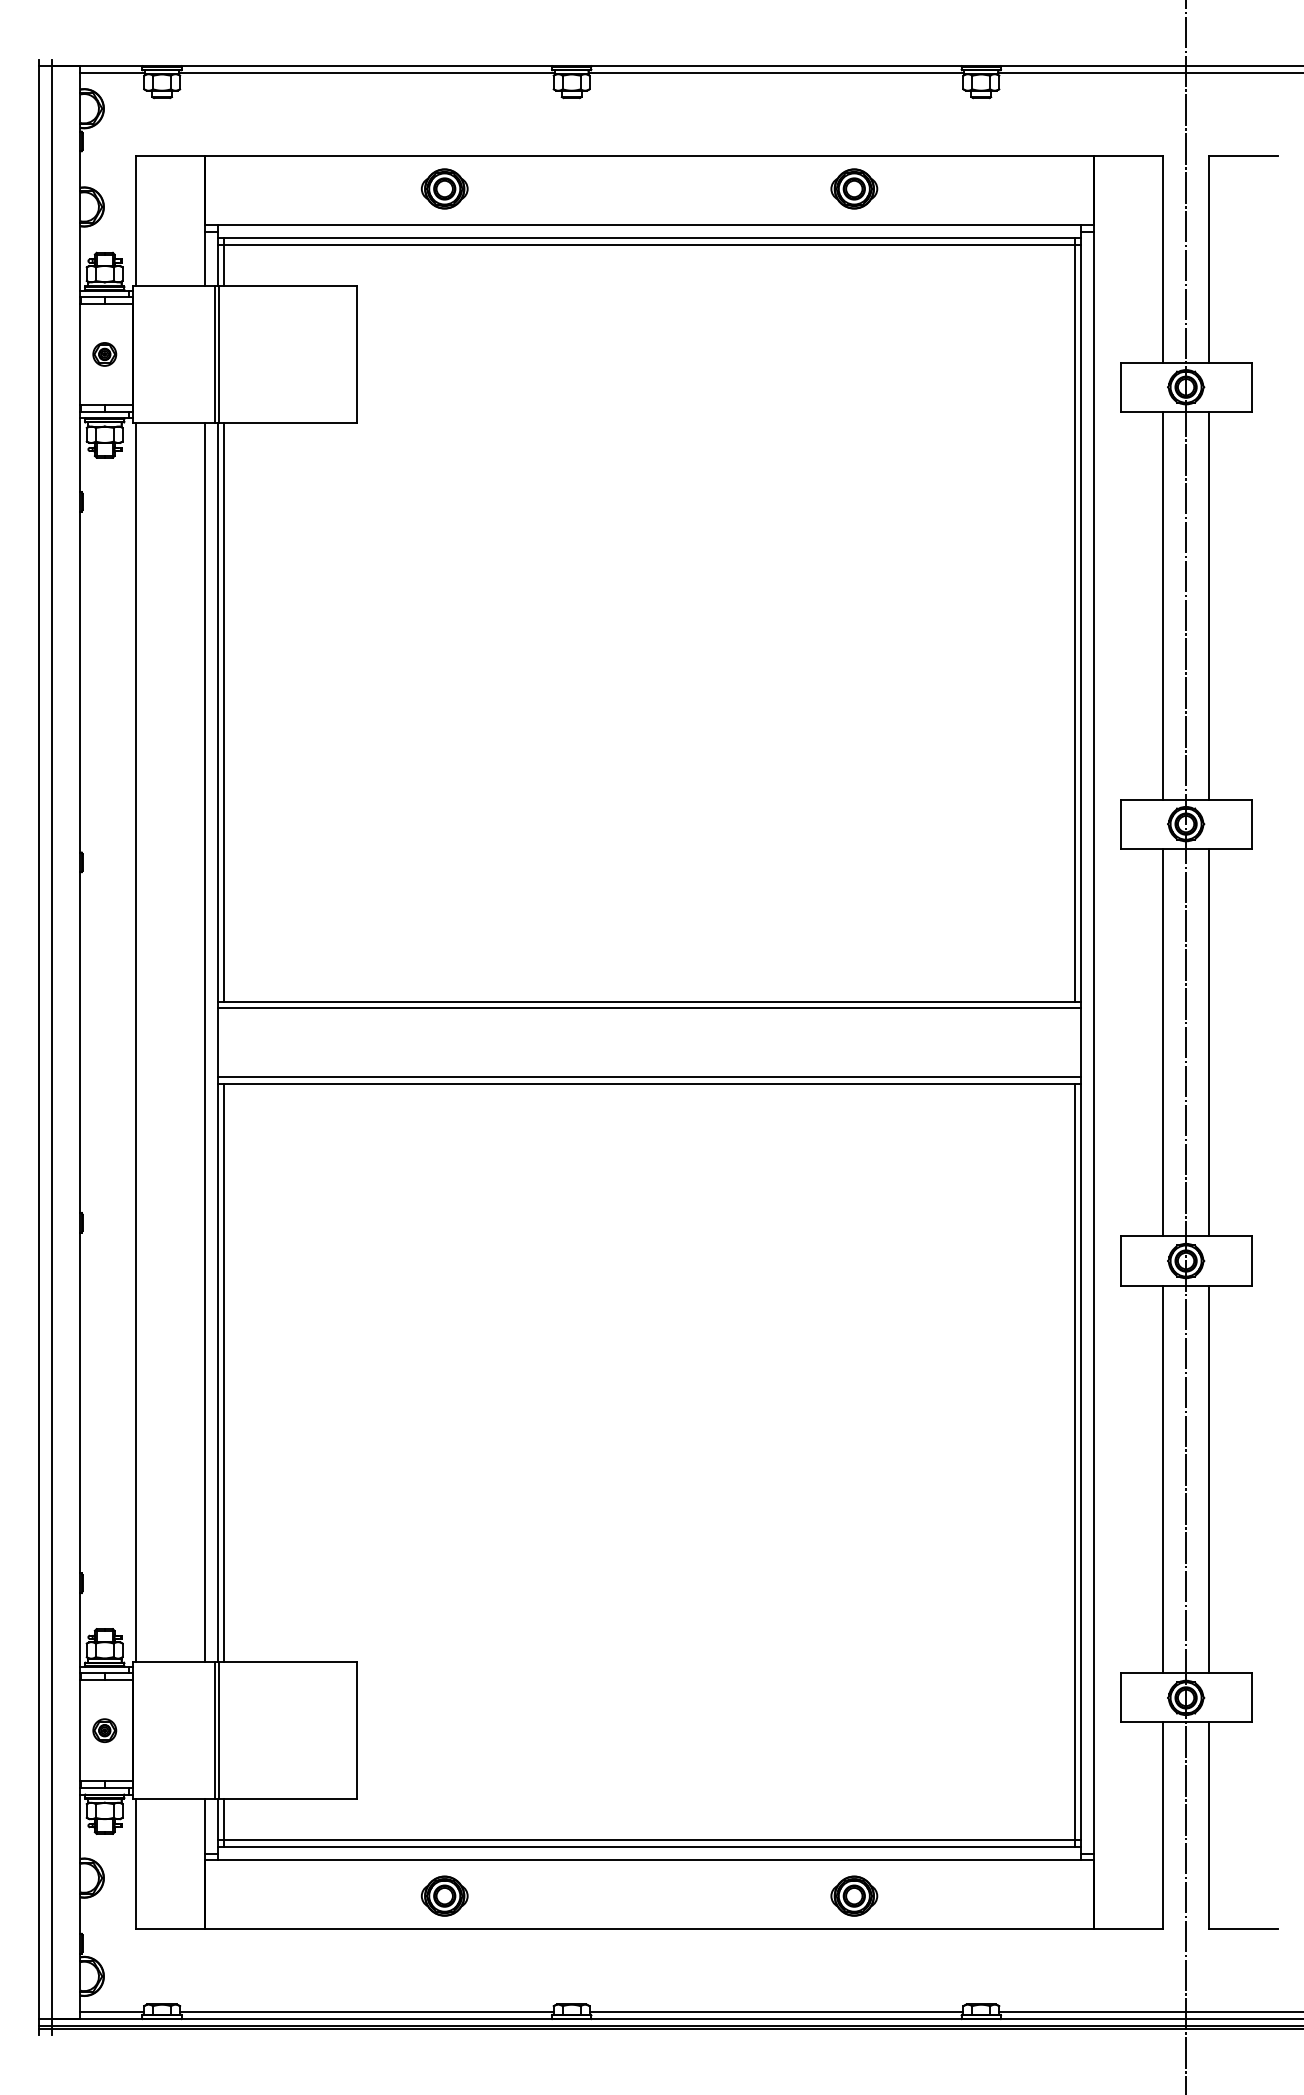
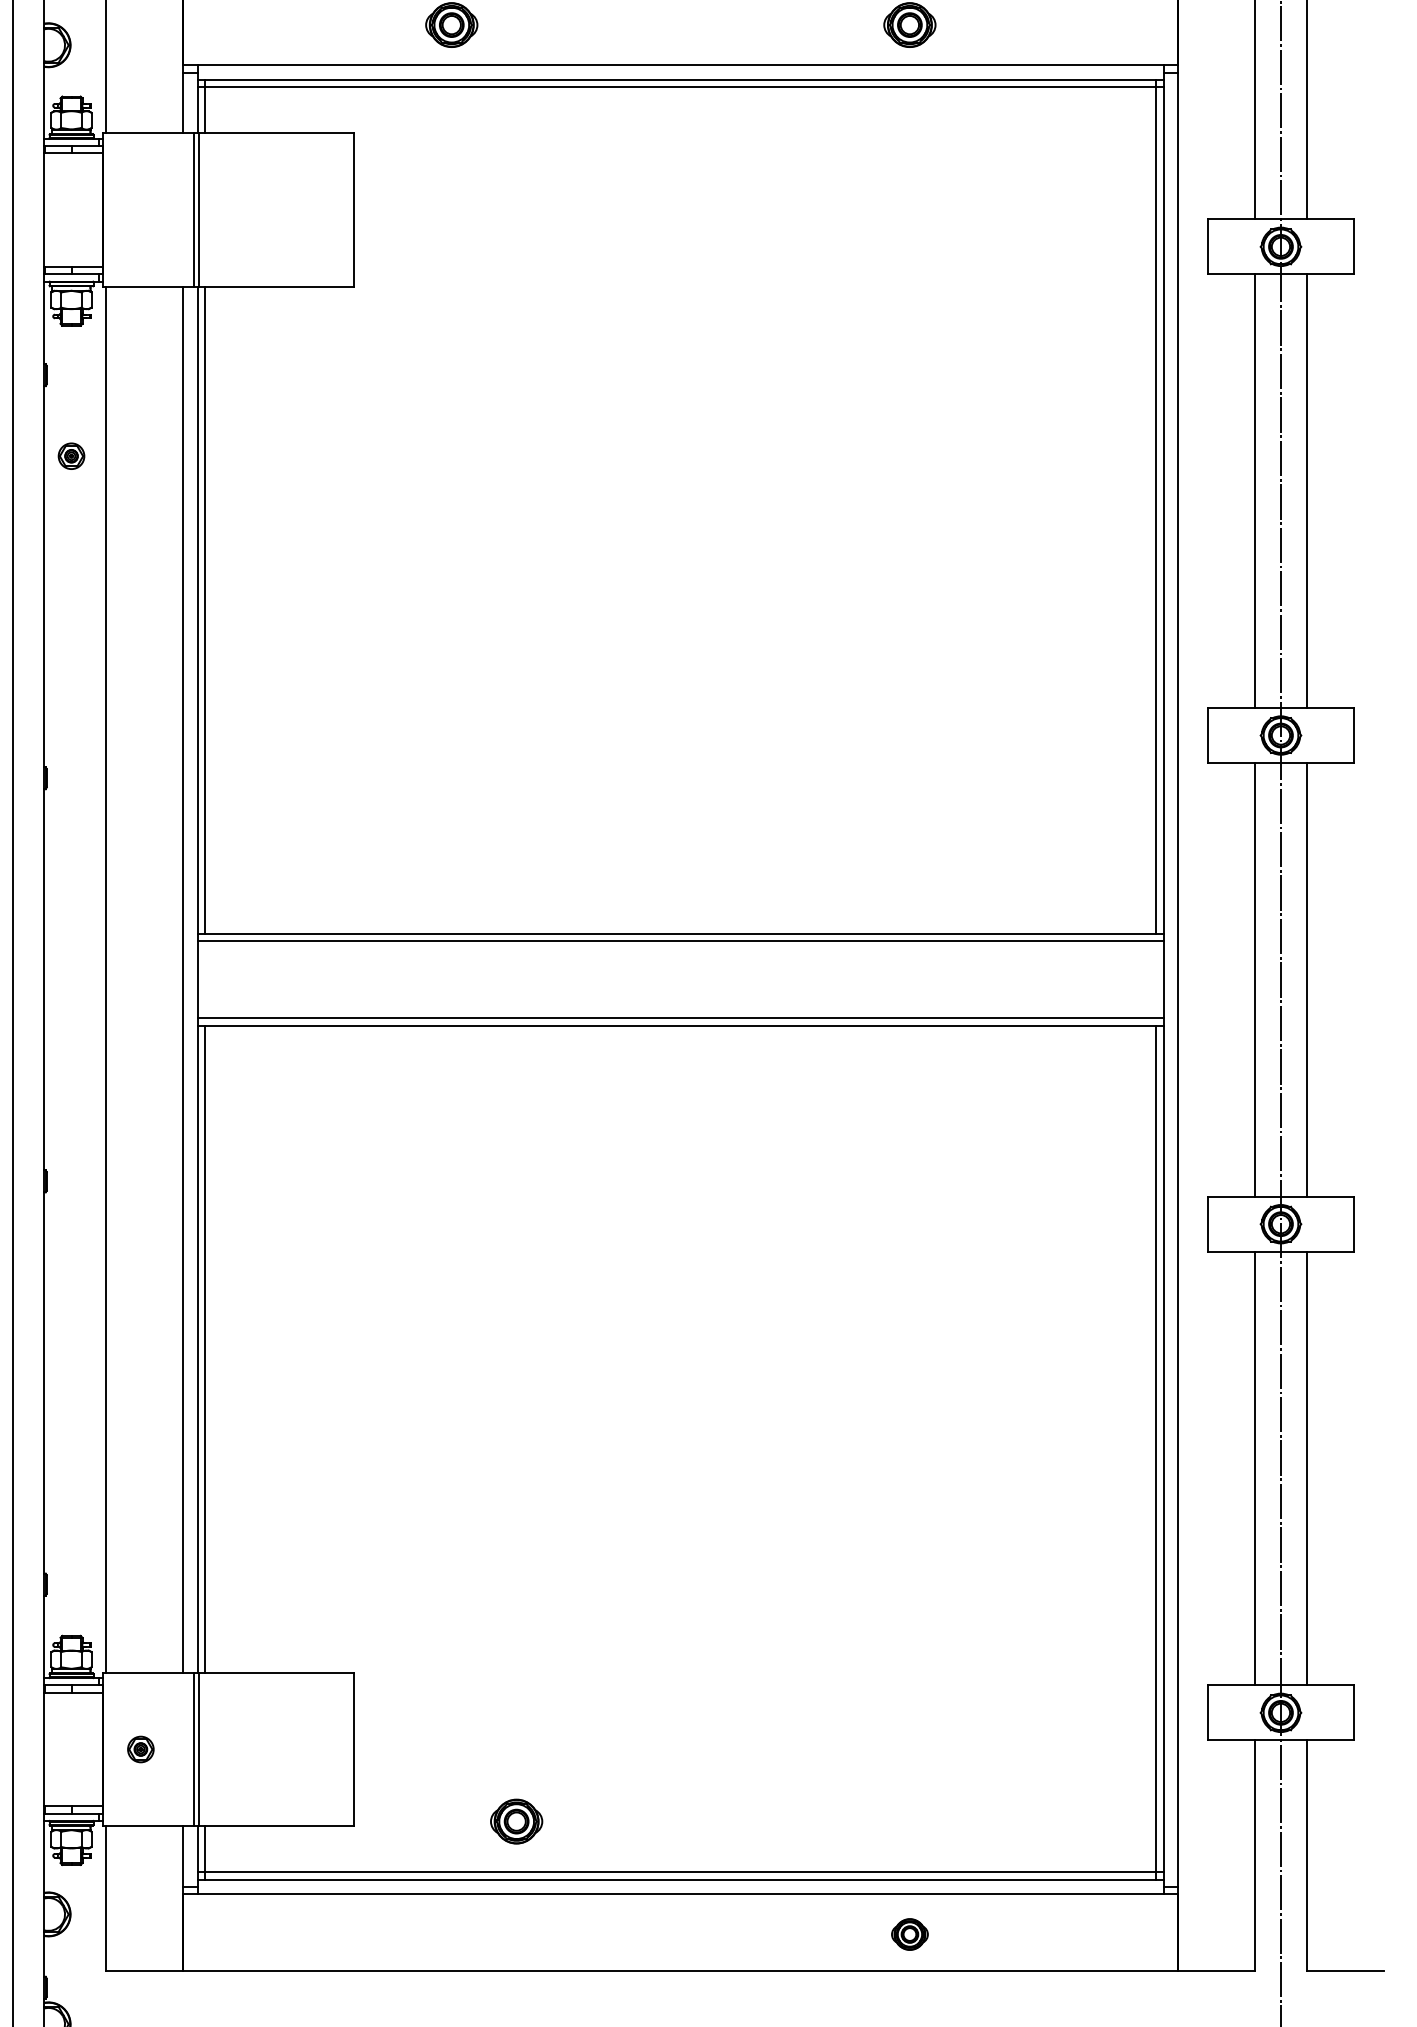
part: (104, 354) -> (71, 456), moved
part: (104, 1730) -> (140, 1749), moved
part: (444, 1895) -> (516, 1820), moved
part: (854, 1895) -> (910, 1933), size x0.7

